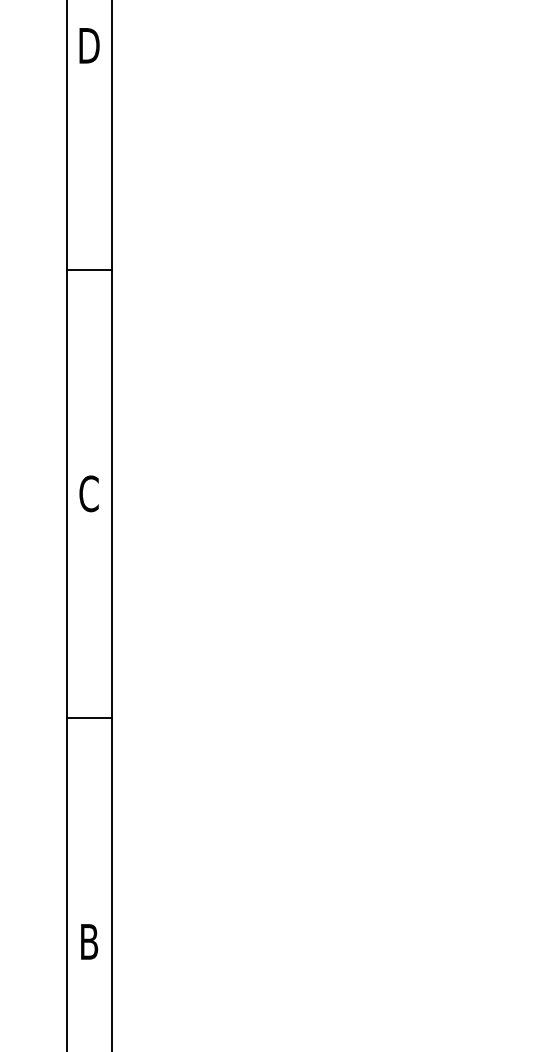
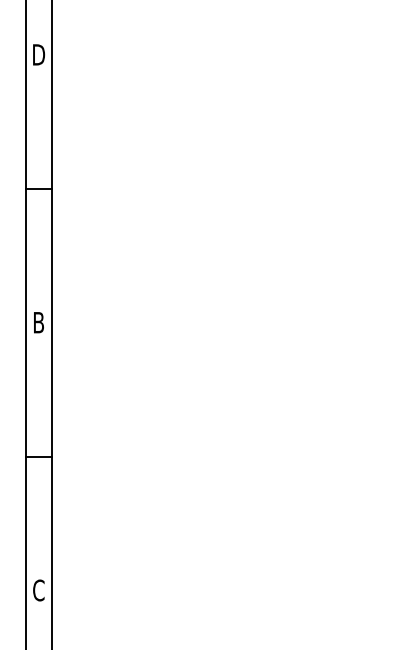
text: (88, 493) -> (38, 322), C -> B
text: (88, 941) -> (38, 590), B -> C

